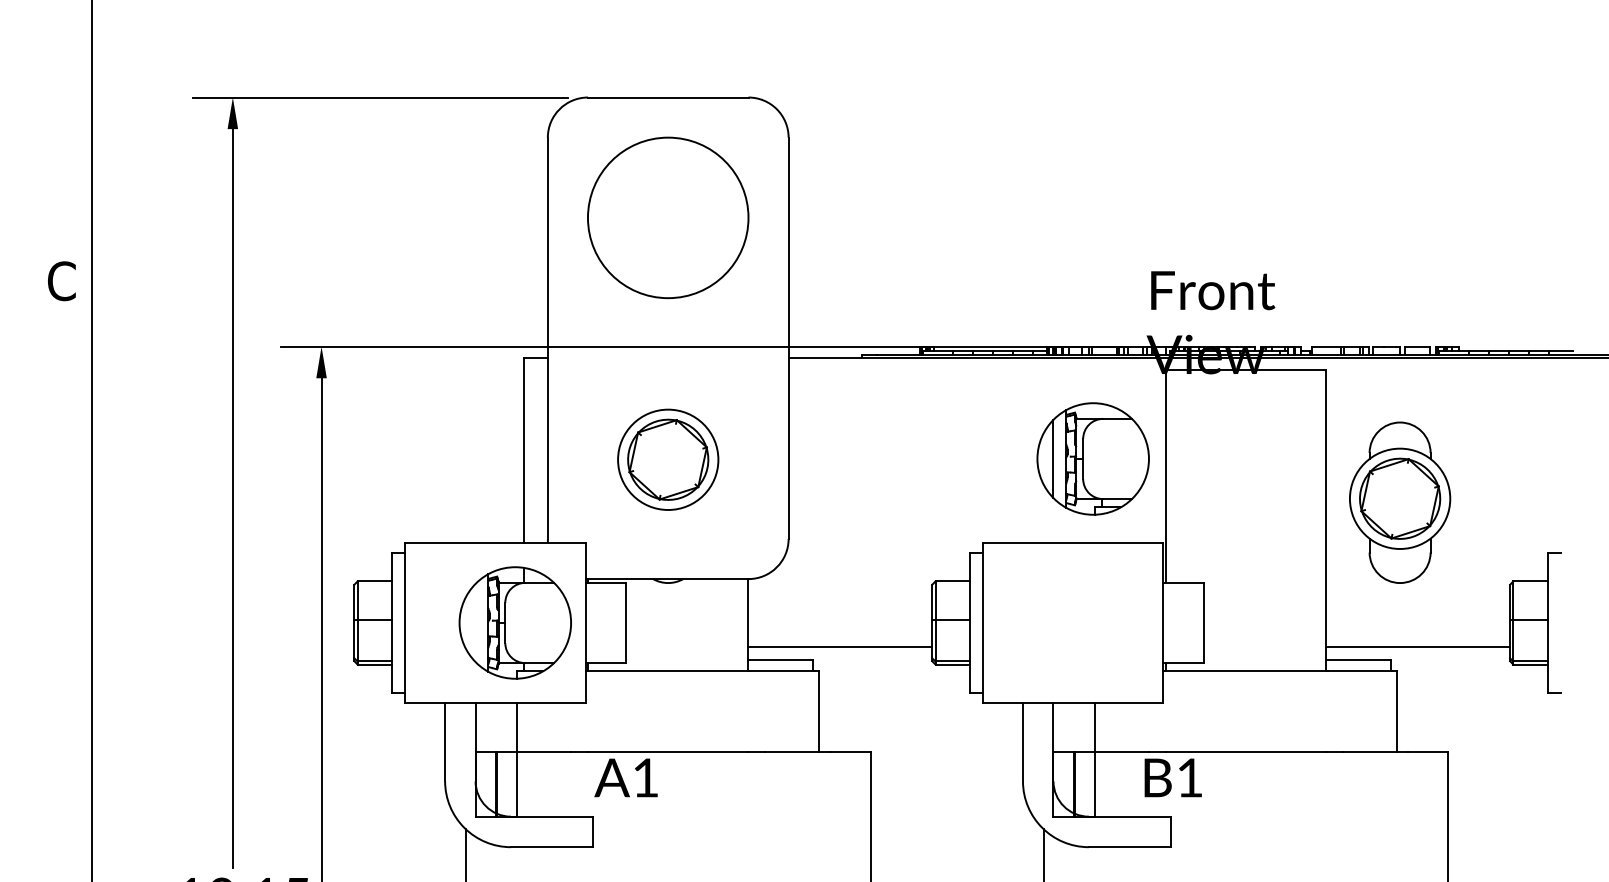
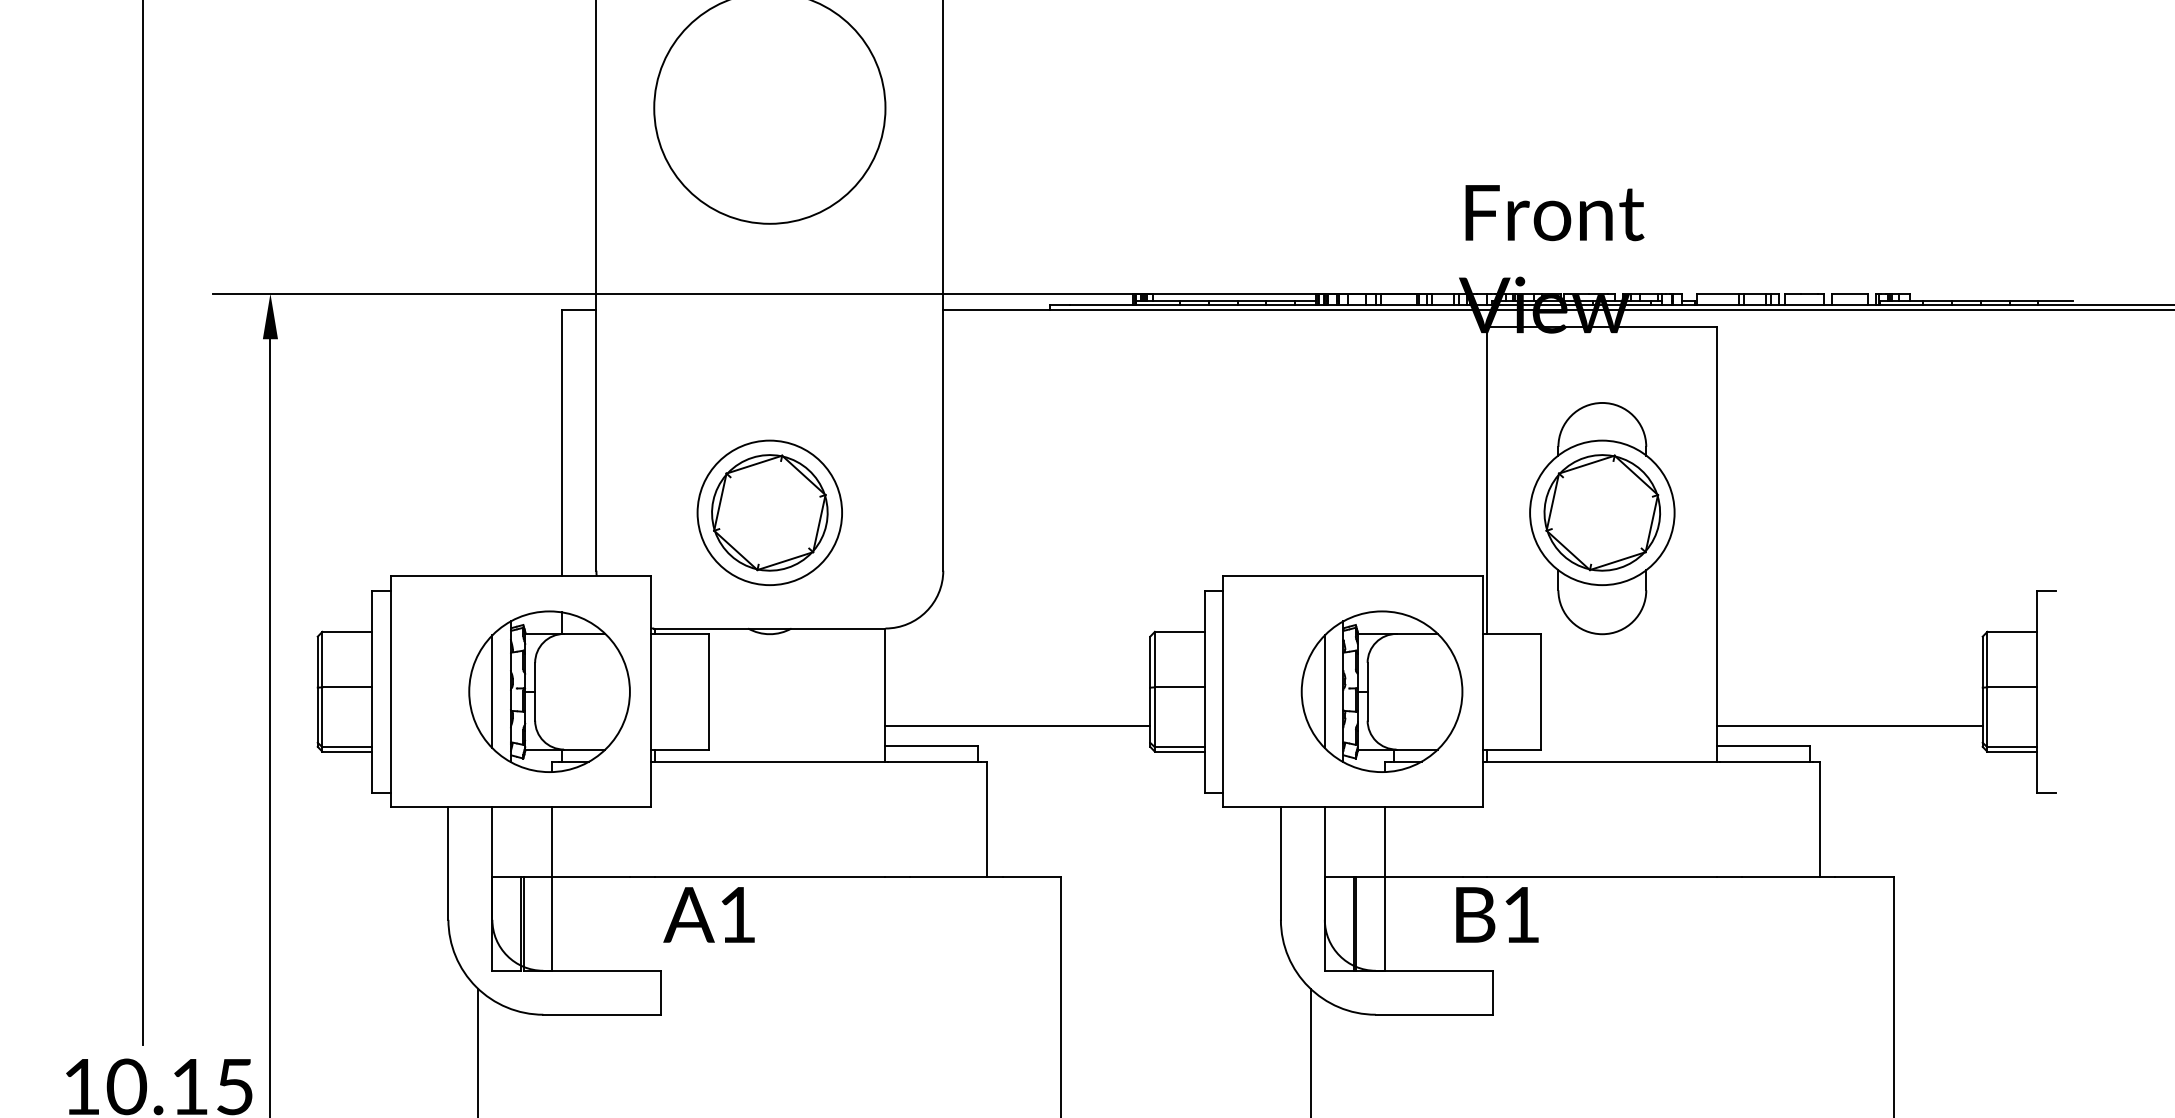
part: (1092, 458) -> (1381, 691), moved
part: (668, 459) -> (770, 512), moved
part: (1400, 502) -> (1602, 518), moved
line: (475, 622) -> (492, 691), added

